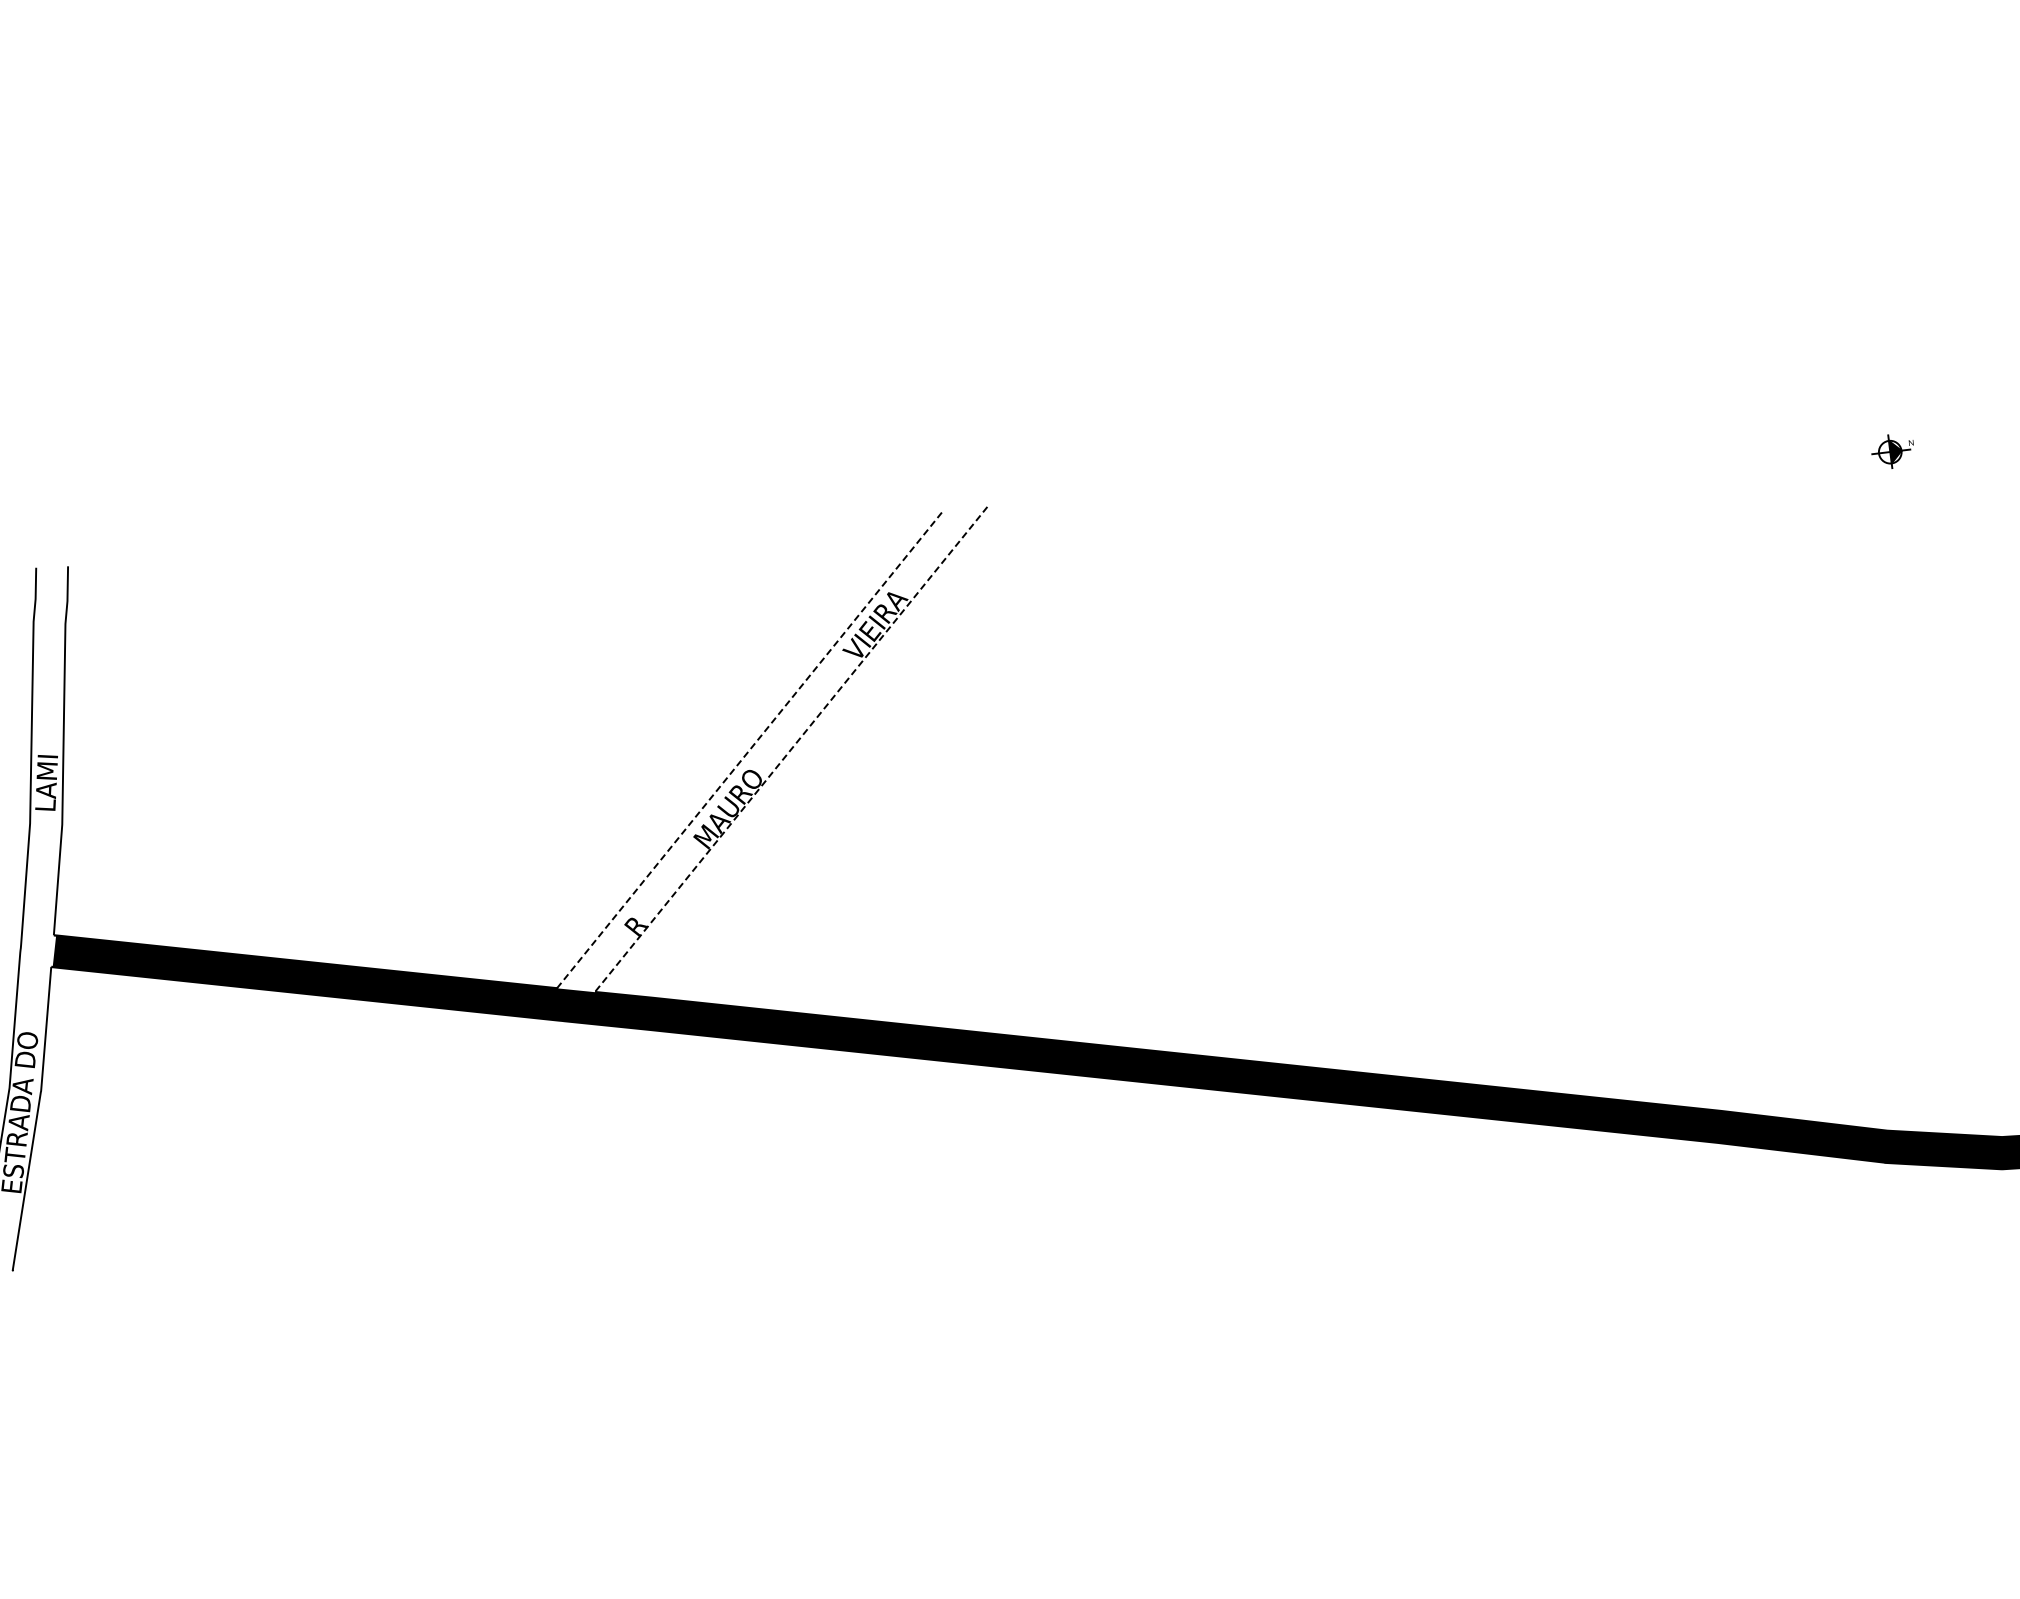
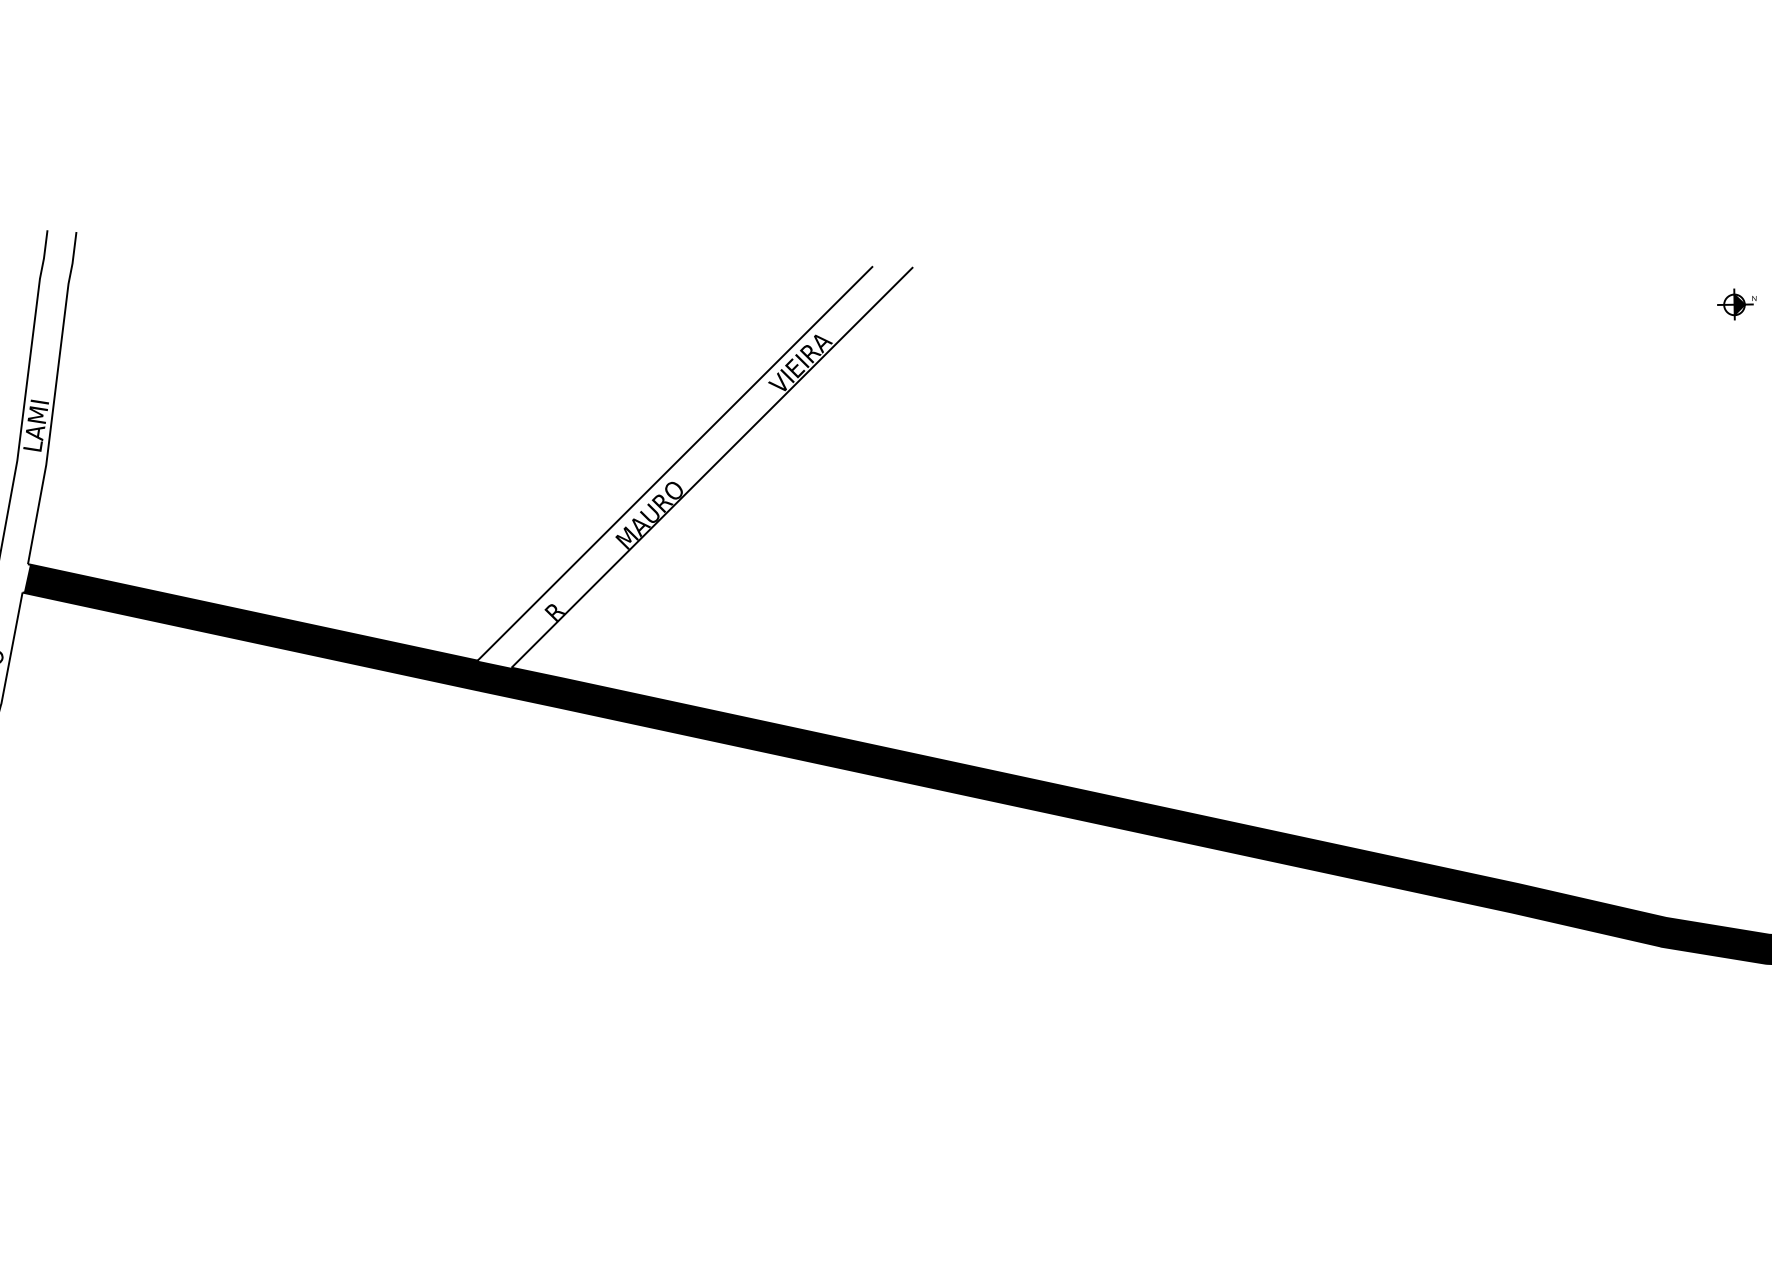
line: (750, 749) -> (675, 463), dashed -> solid
line: (790, 749) -> (711, 467), dashed -> solid

